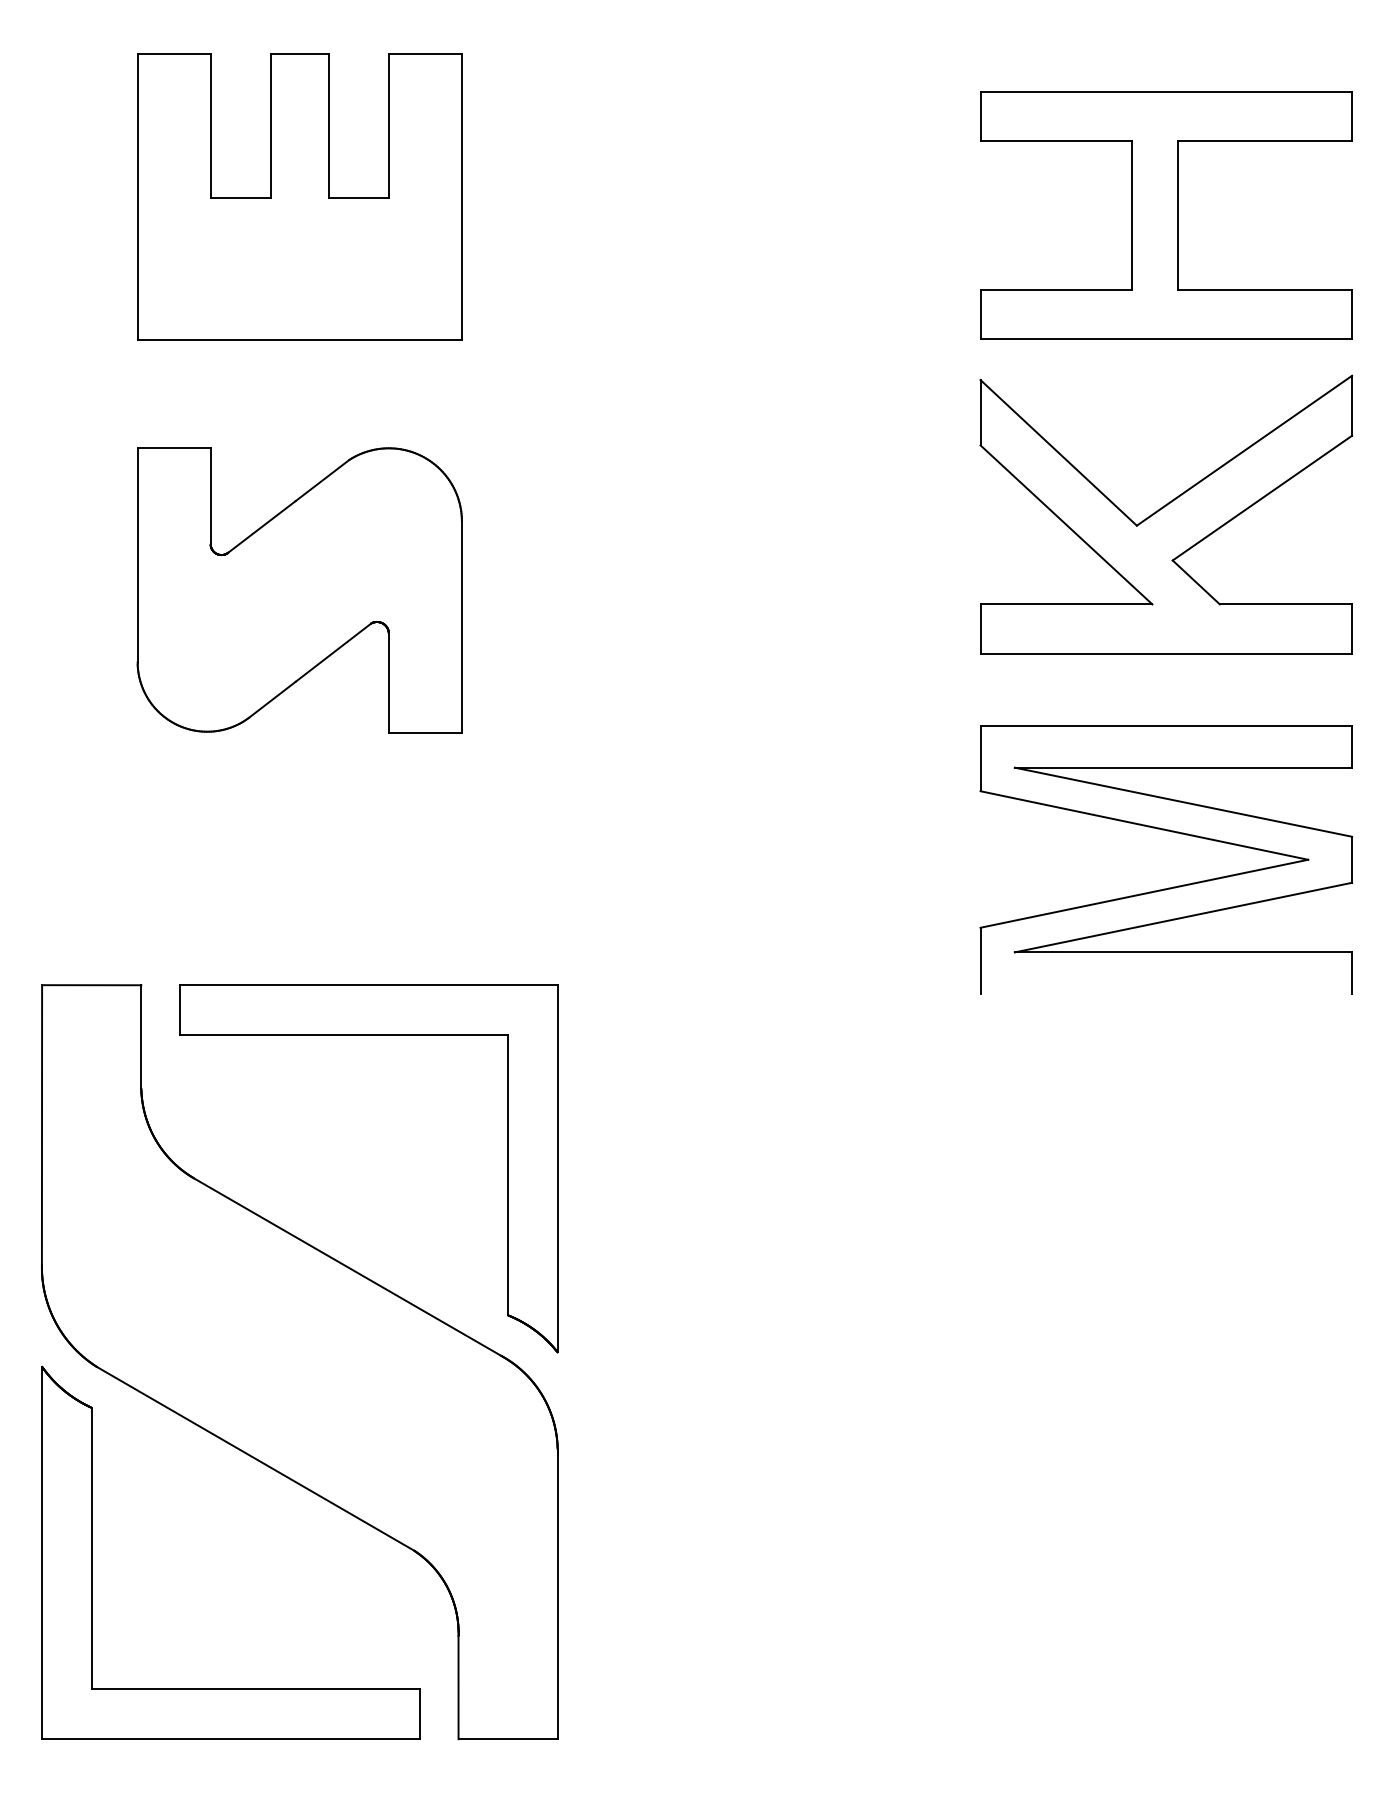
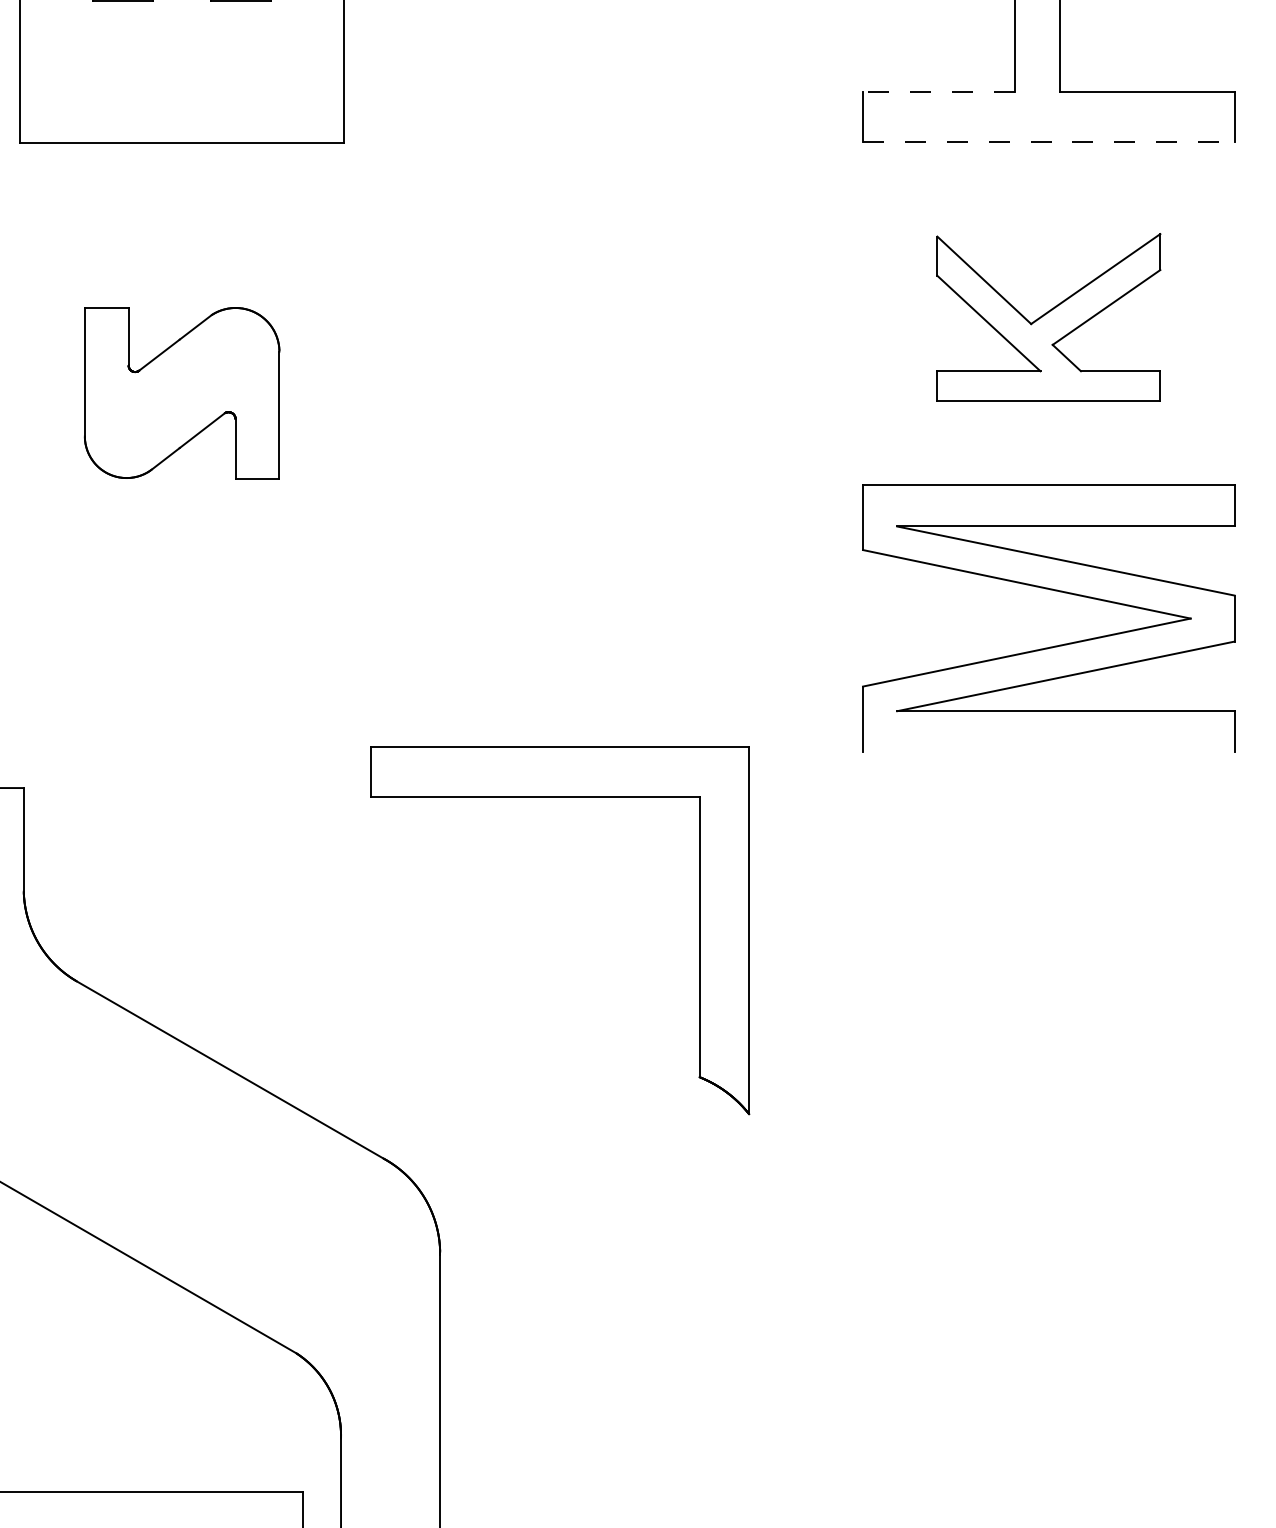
line: (1056, 289) -> (938, 92), solid -> dashed
line: (1166, 339) -> (1048, 142), solid -> dashed
part: (1166, 514) -> (1048, 317), size x0.6
part: (299, 590) -> (181, 393), size x0.6
part: (1171, 832) -> (1053, 591), moved
part: (368, 1035) -> (559, 797), moved

